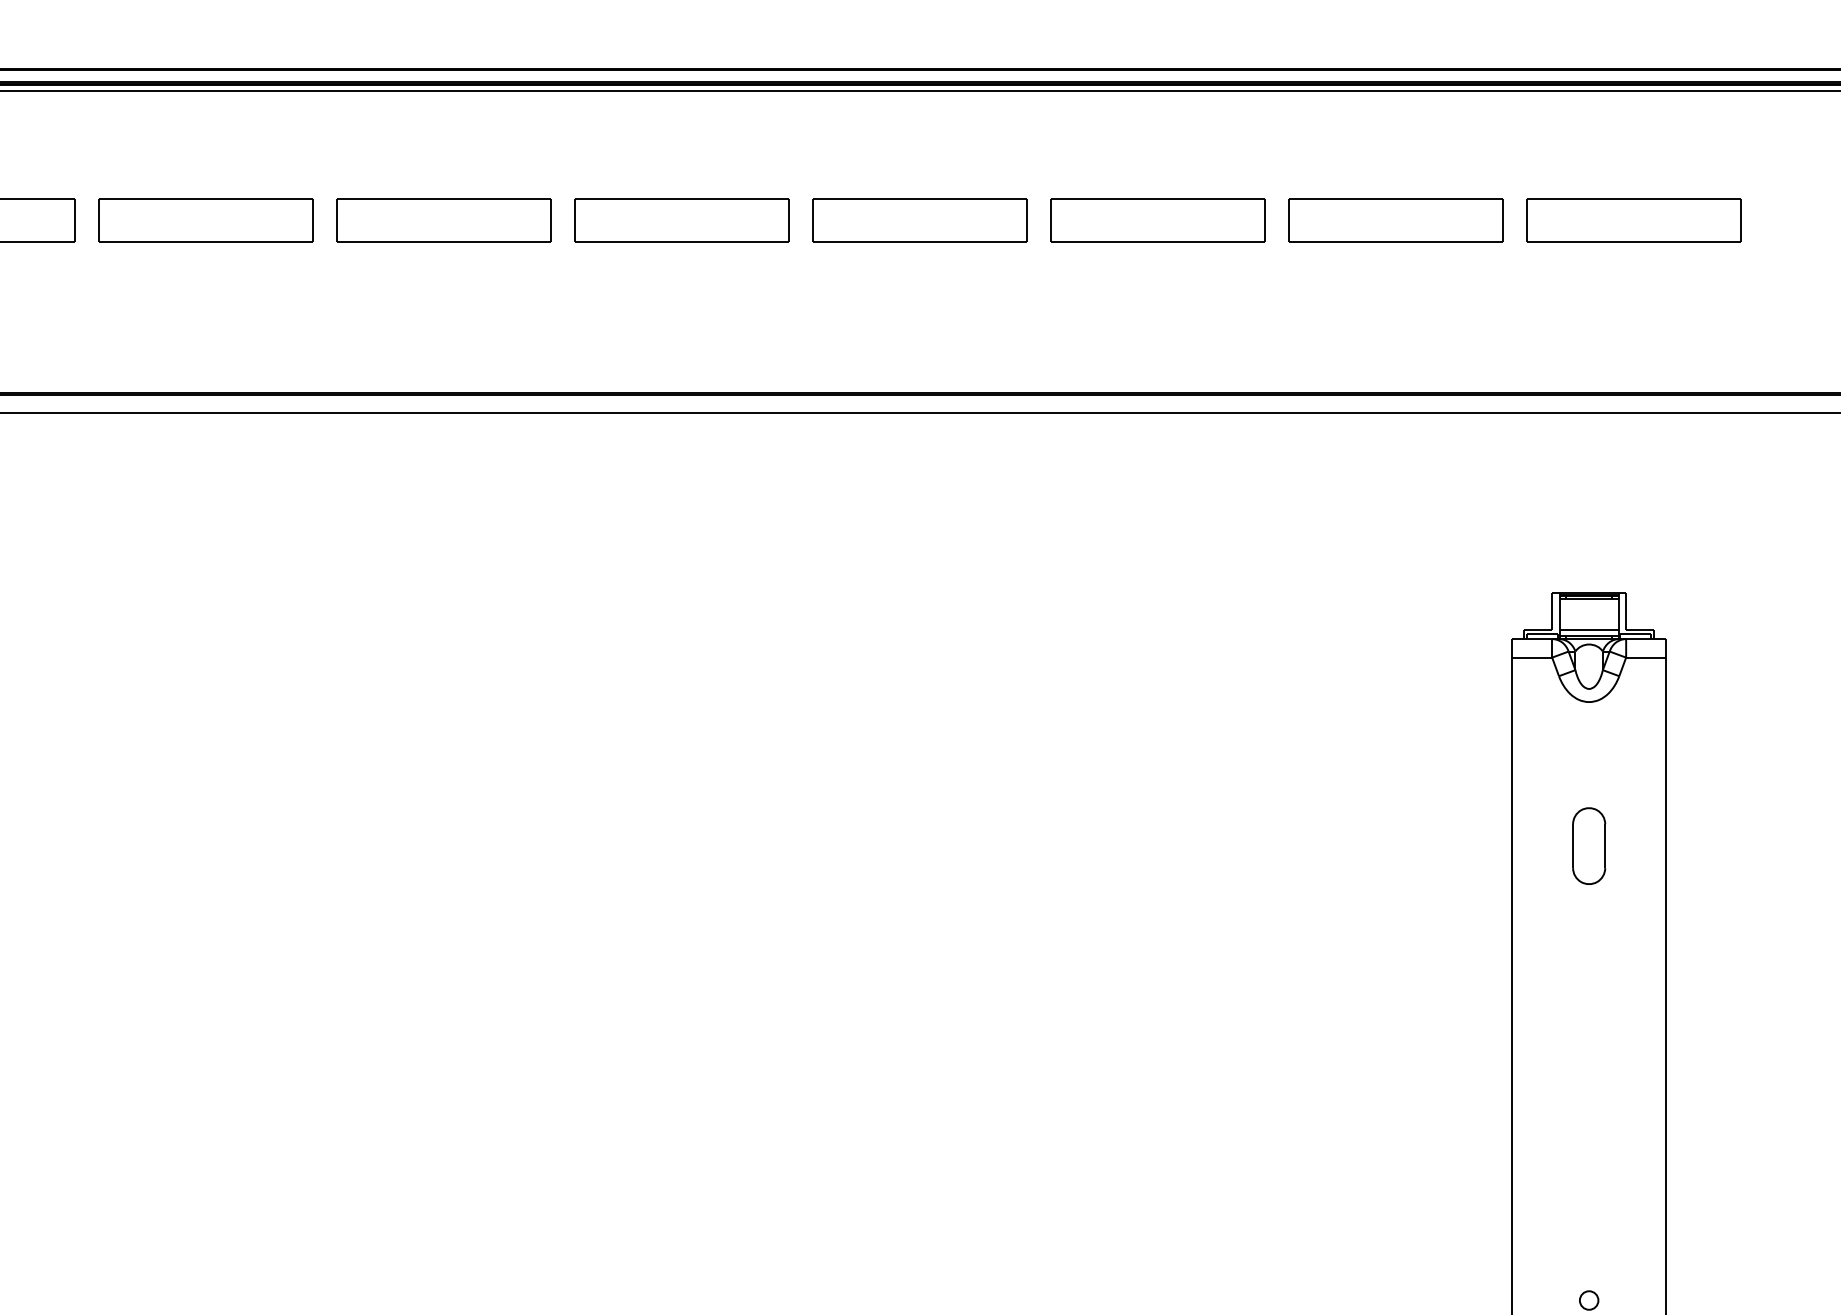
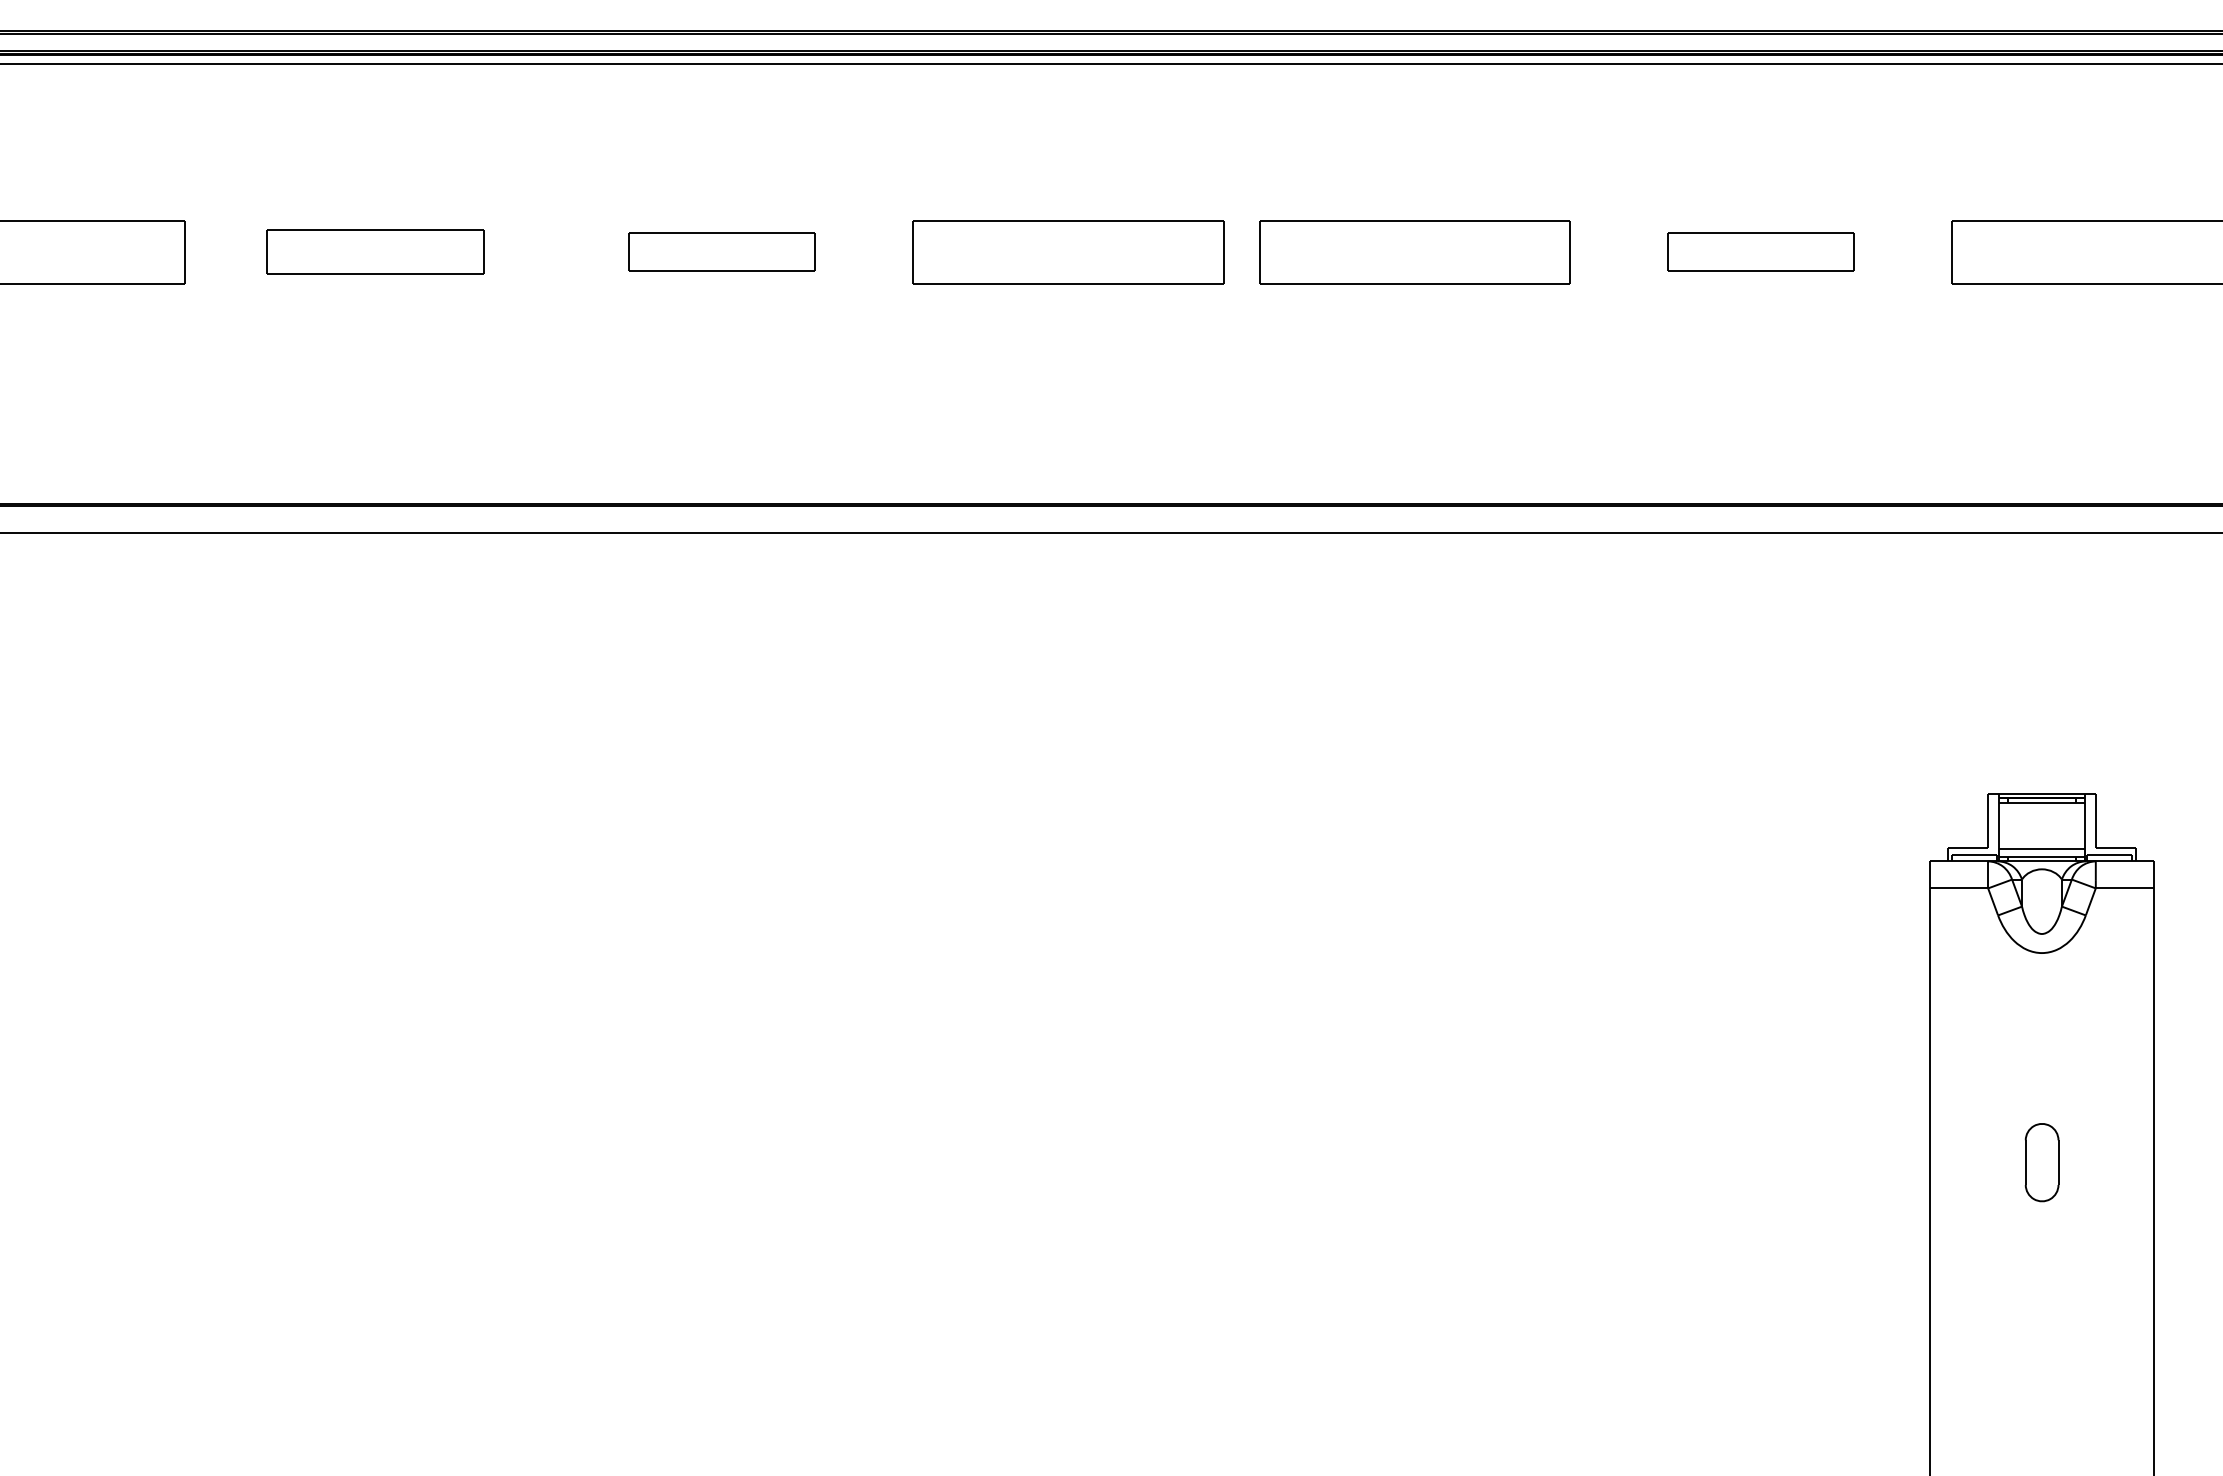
part: (443, 220) -> (375, 252), size x0.7
part: (681, 220) -> (721, 252), size x0.6
part: (1395, 220) -> (1760, 252), size x0.6
part: (1589, 845) -> (2042, 1161), size x0.7

